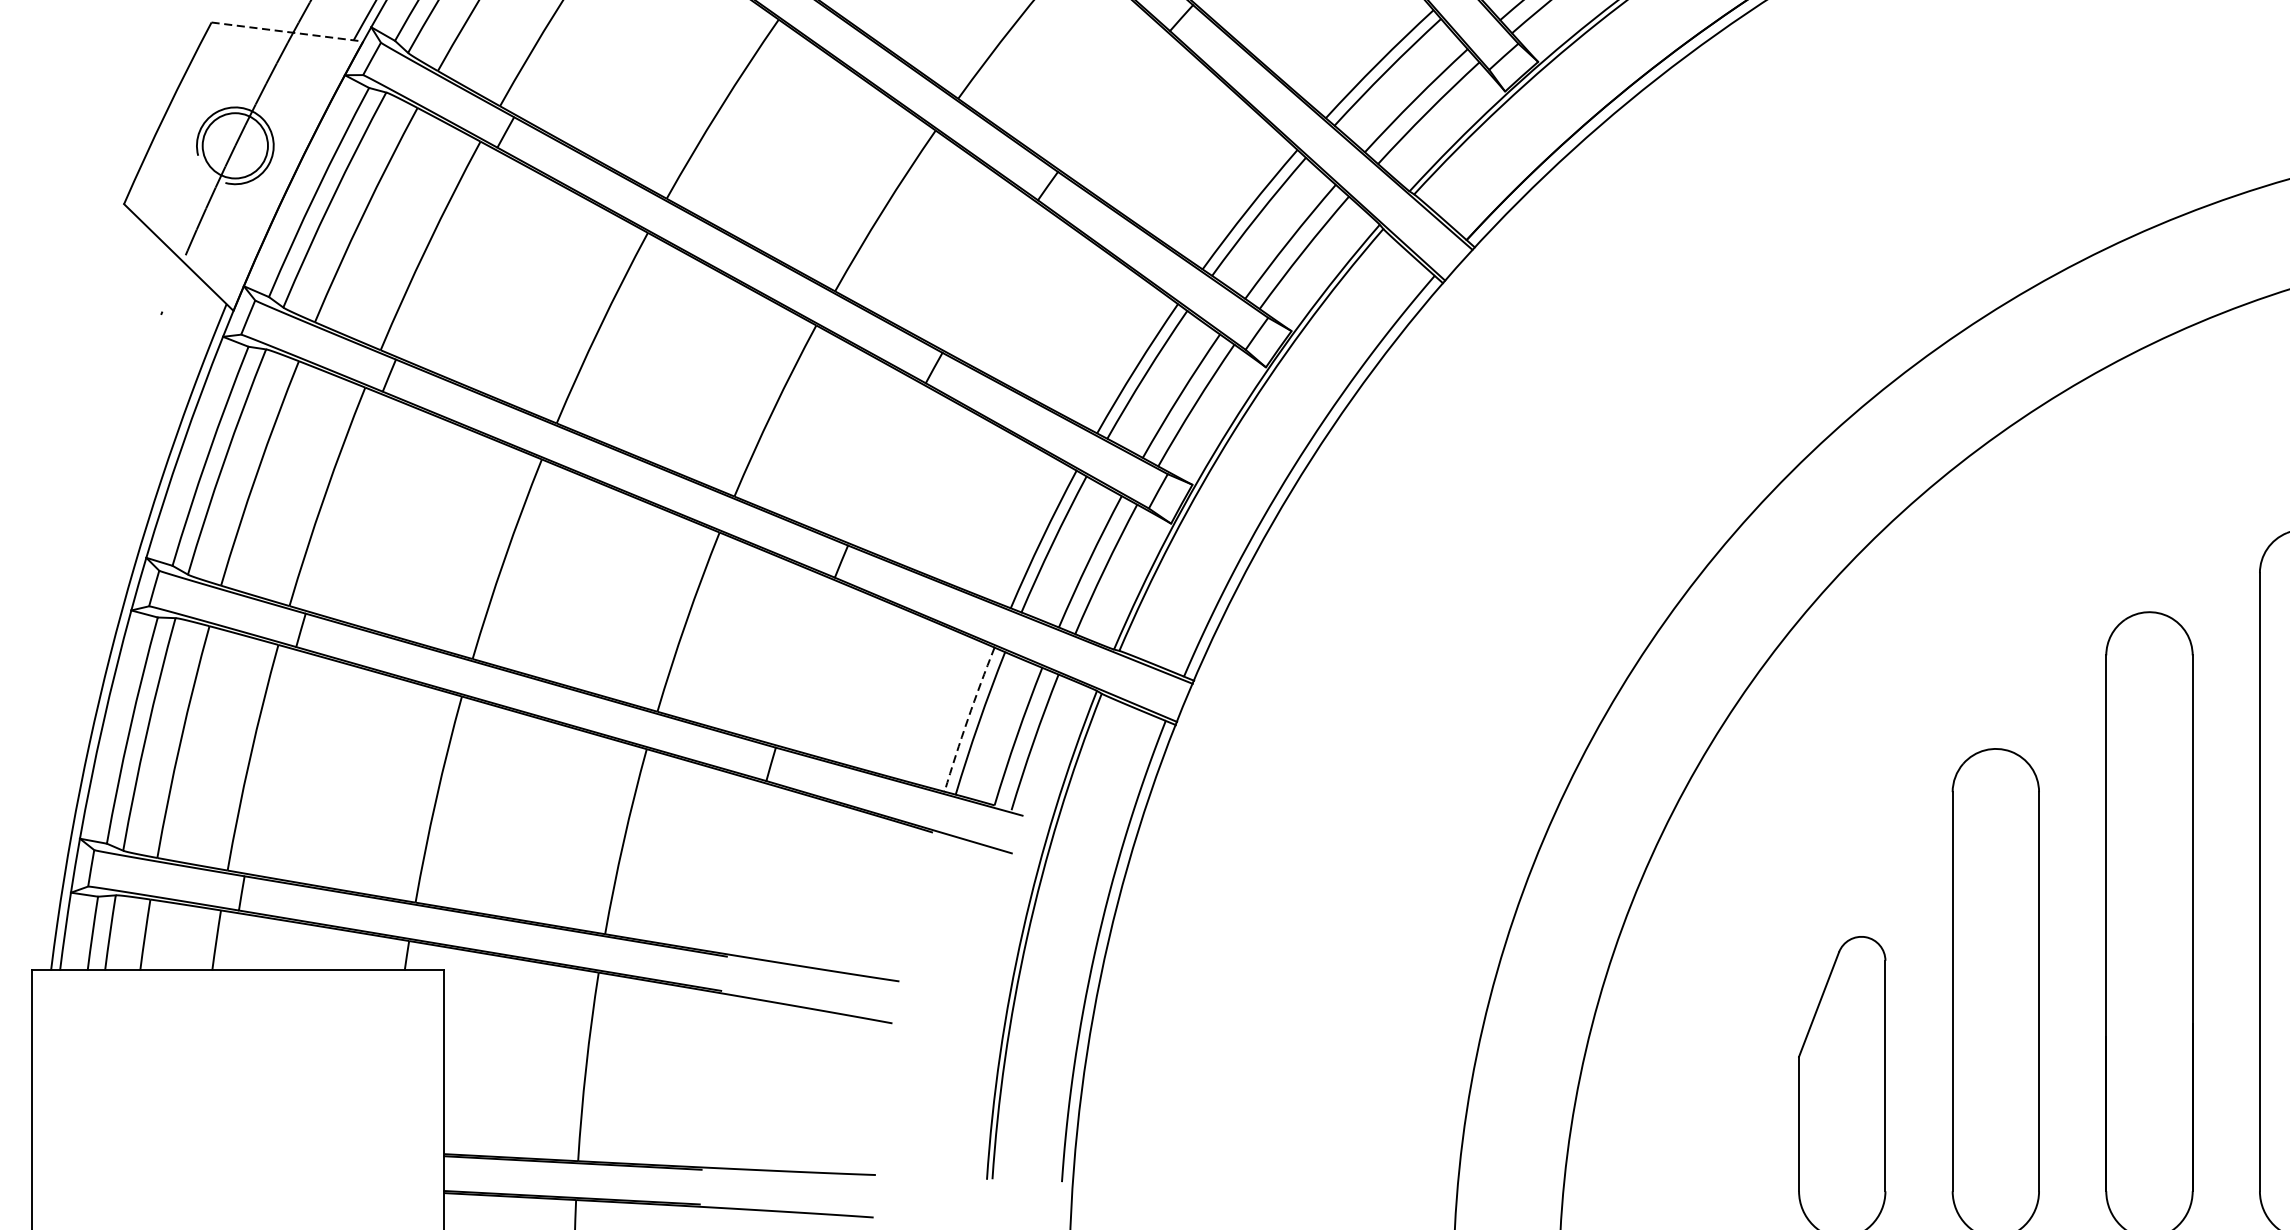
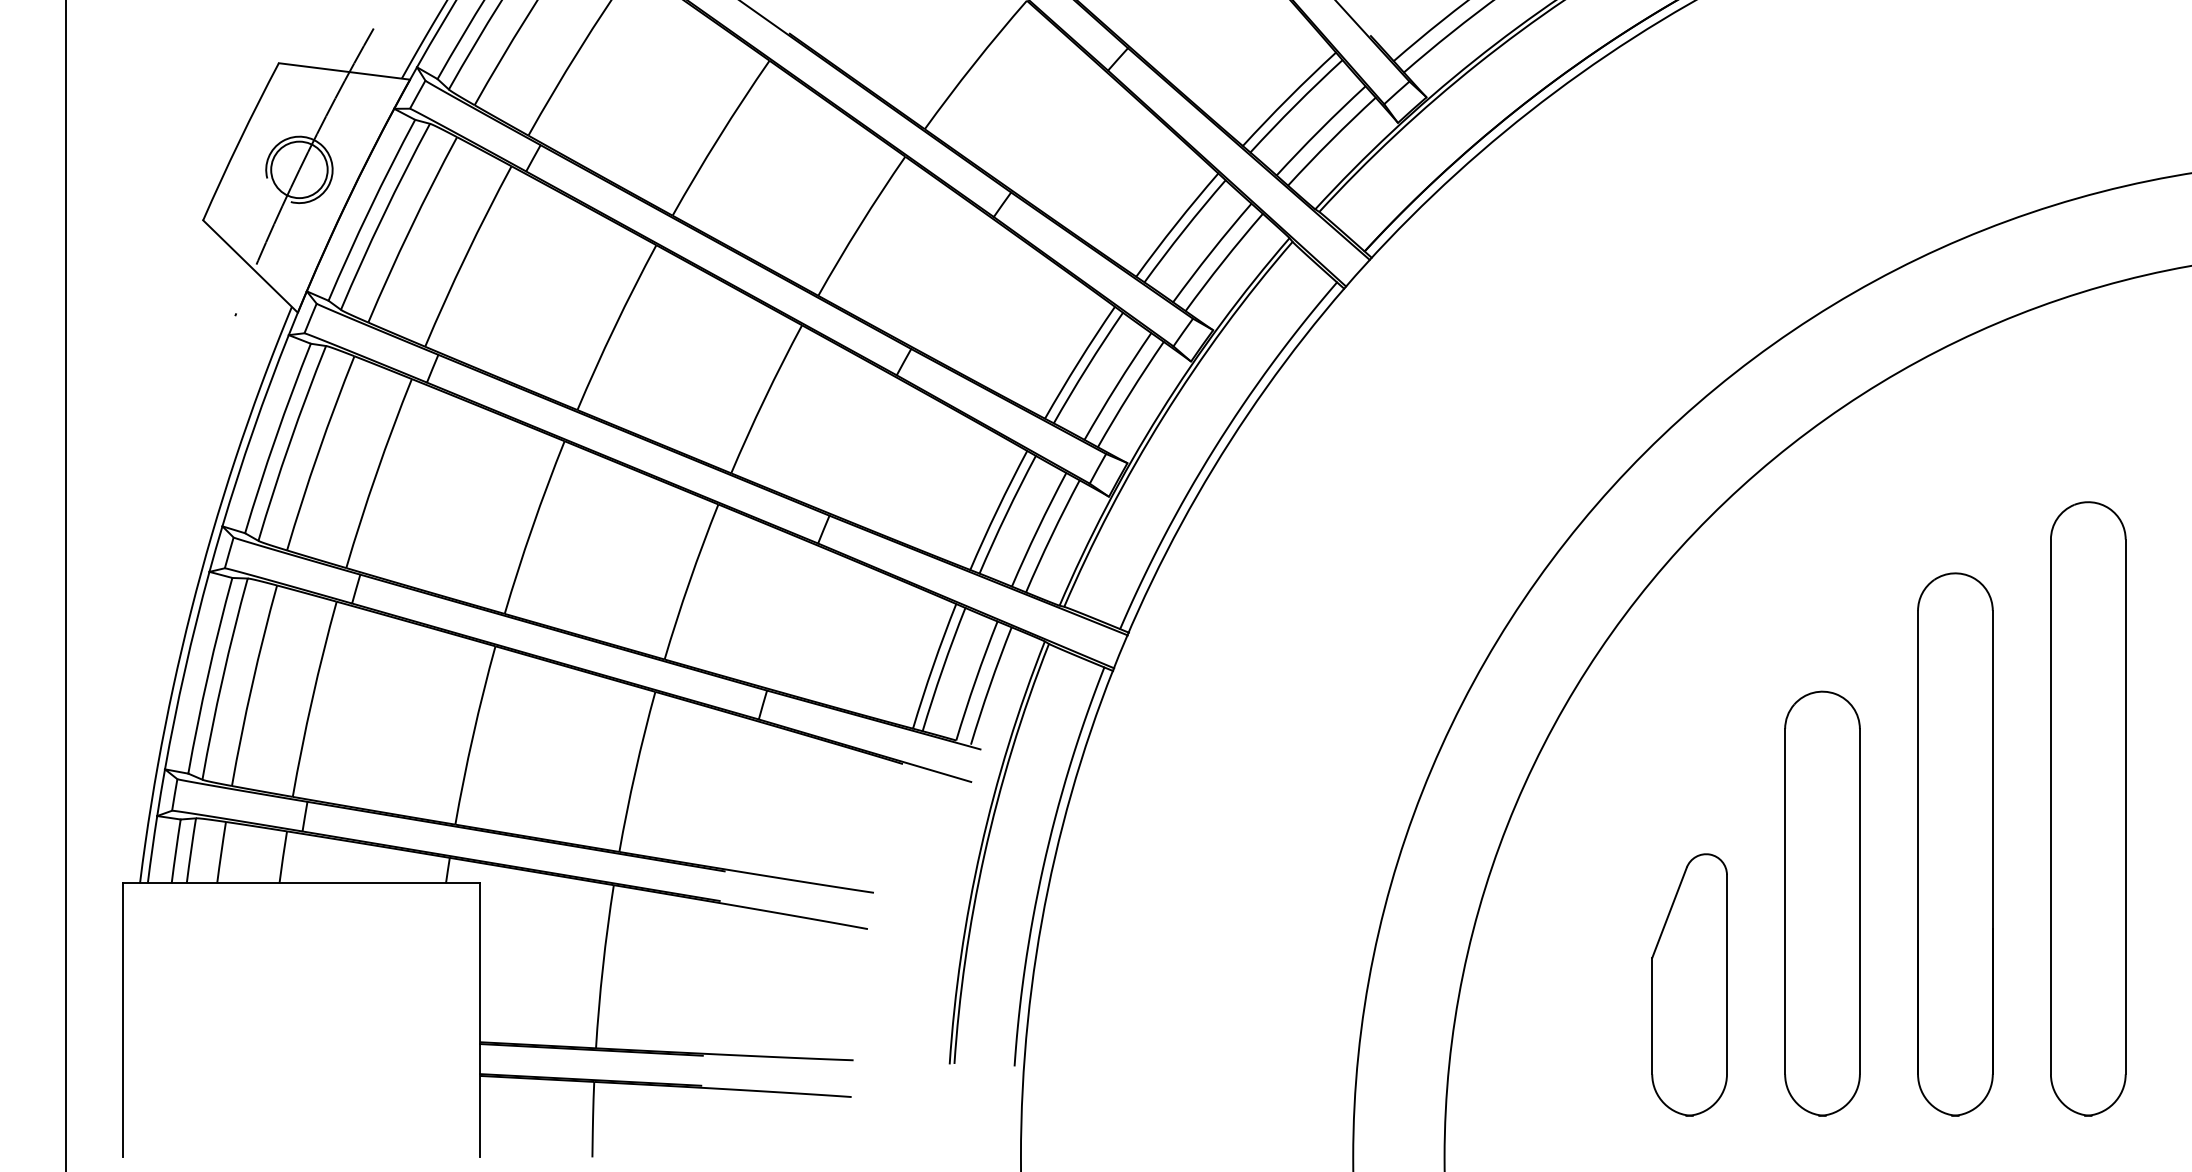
line: (287, 32) -> (344, 71), dashed -> solid
arc: (968, 718) -> (933, 665), dashed -> solid

